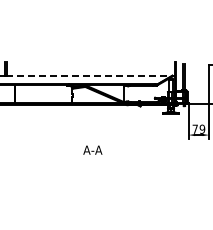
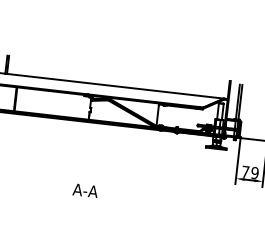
line: (90, 75) -> (116, 86), dashed -> solid
text: (92, 149) -> (85, 189), moved

